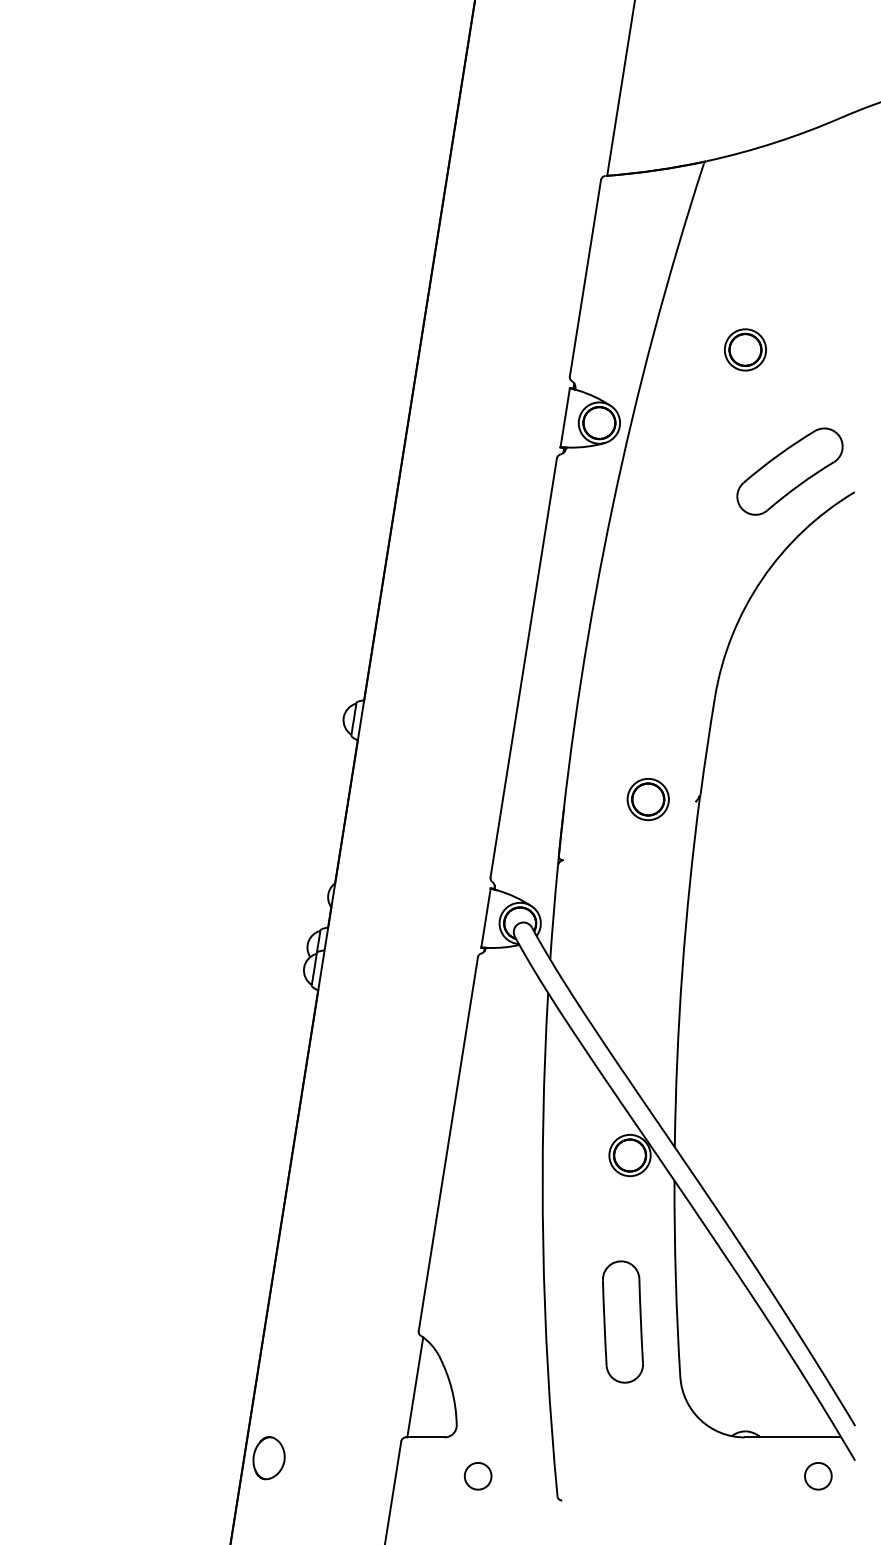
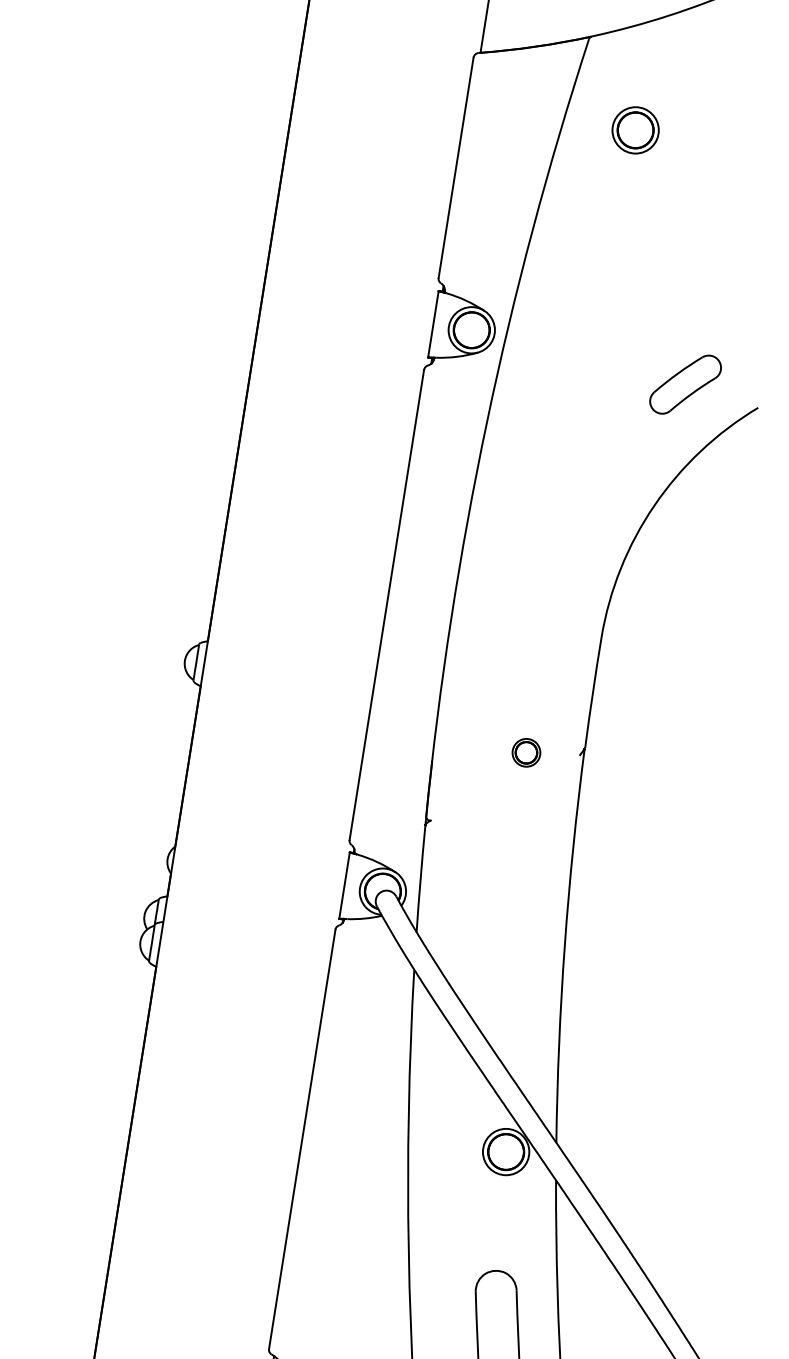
part: (745, 349) -> (635, 129), moved
part: (789, 471) -> (685, 384), size x0.6
part: (647, 799) -> (525, 752), size x0.6

